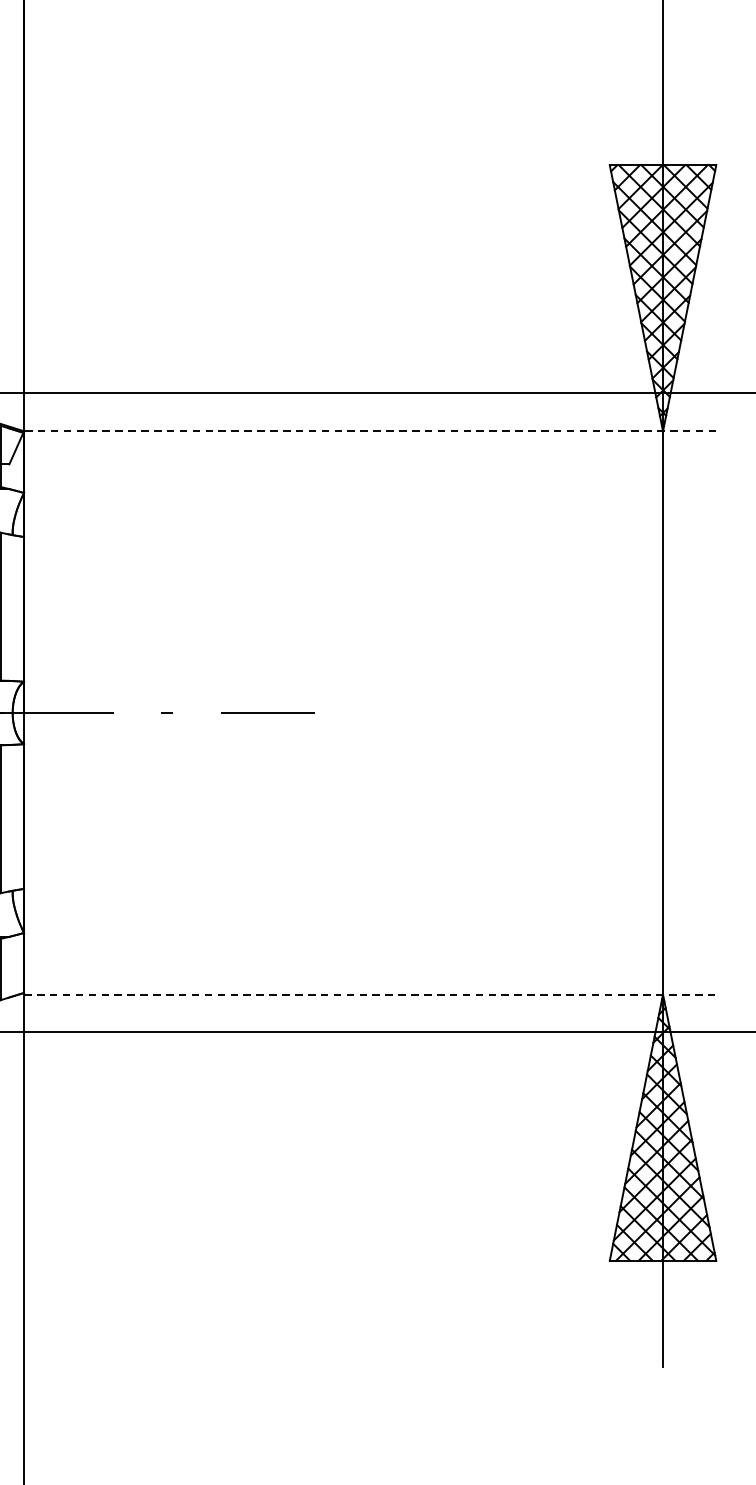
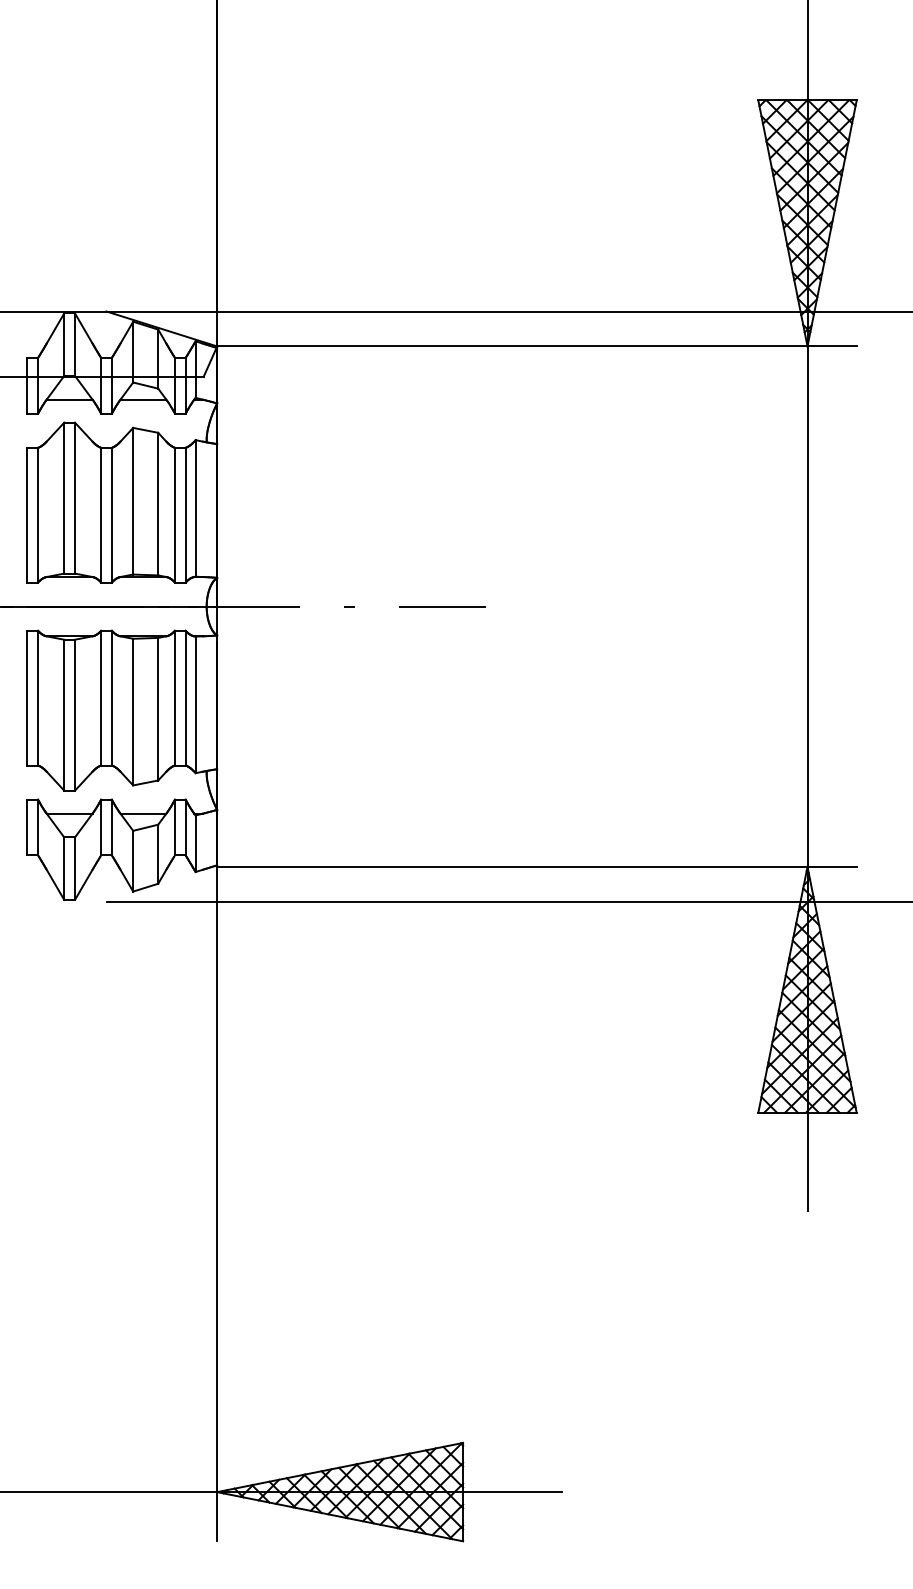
line: (369, 431) -> (536, 346), dashed -> solid
line: (369, 994) -> (536, 866), dashed -> solid

